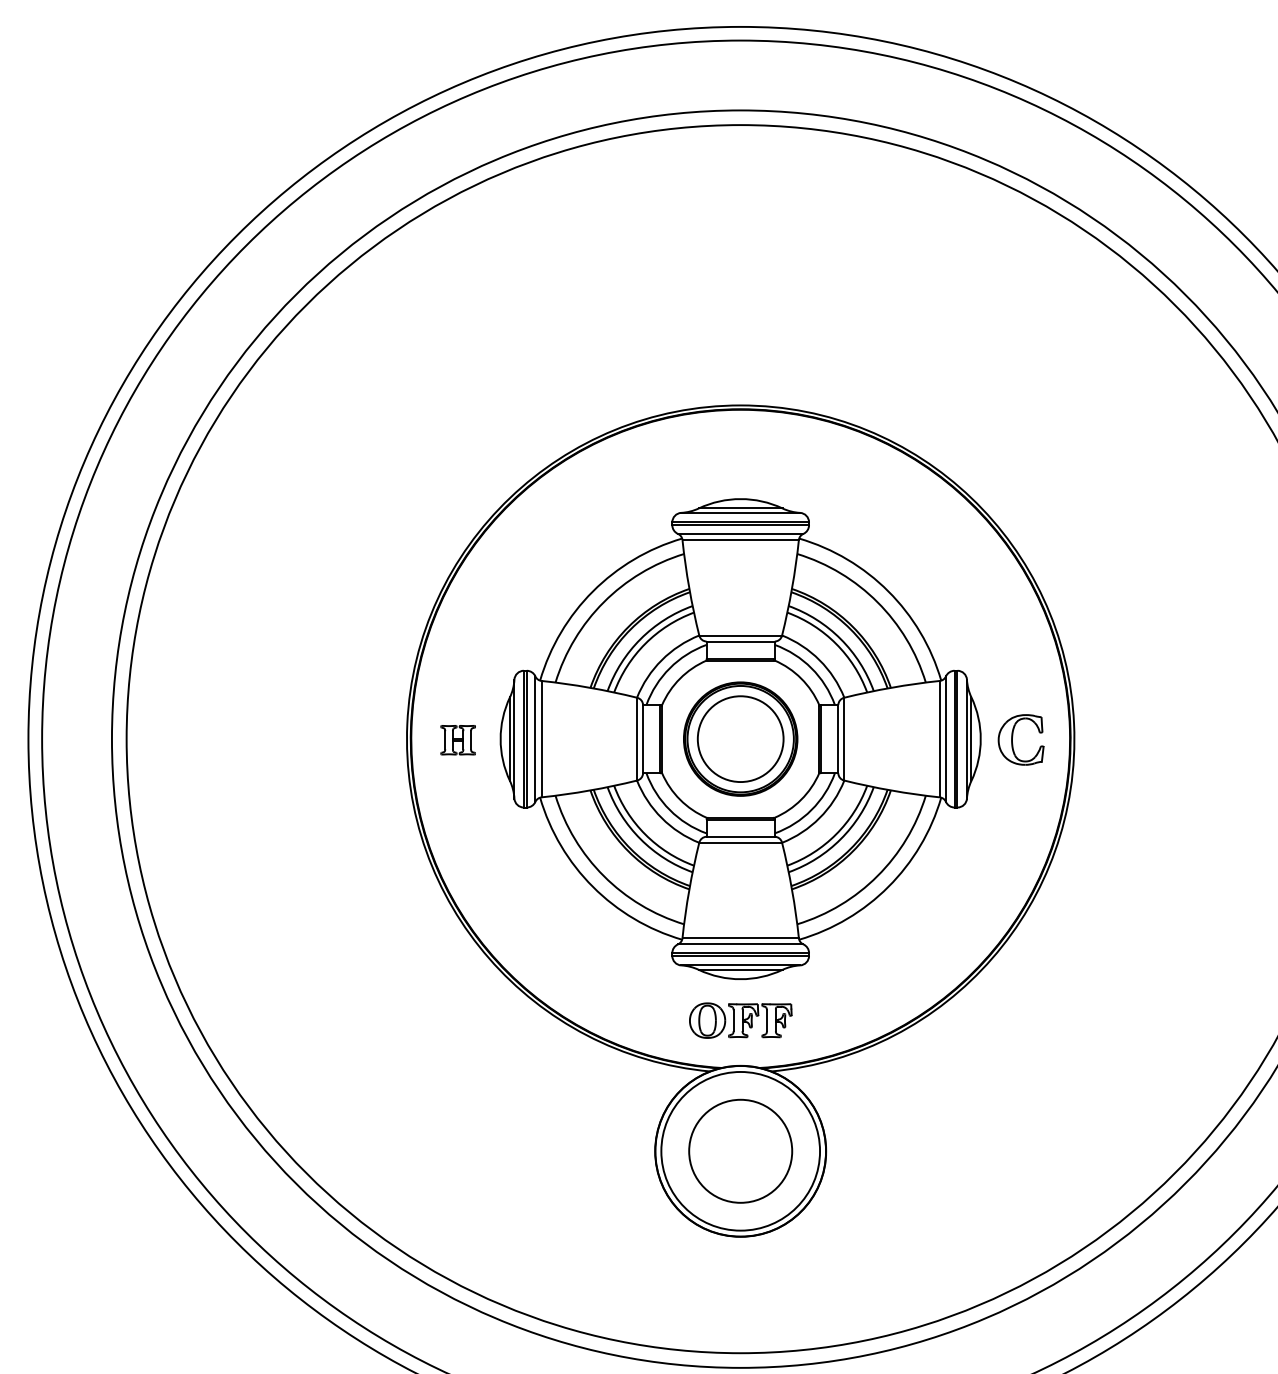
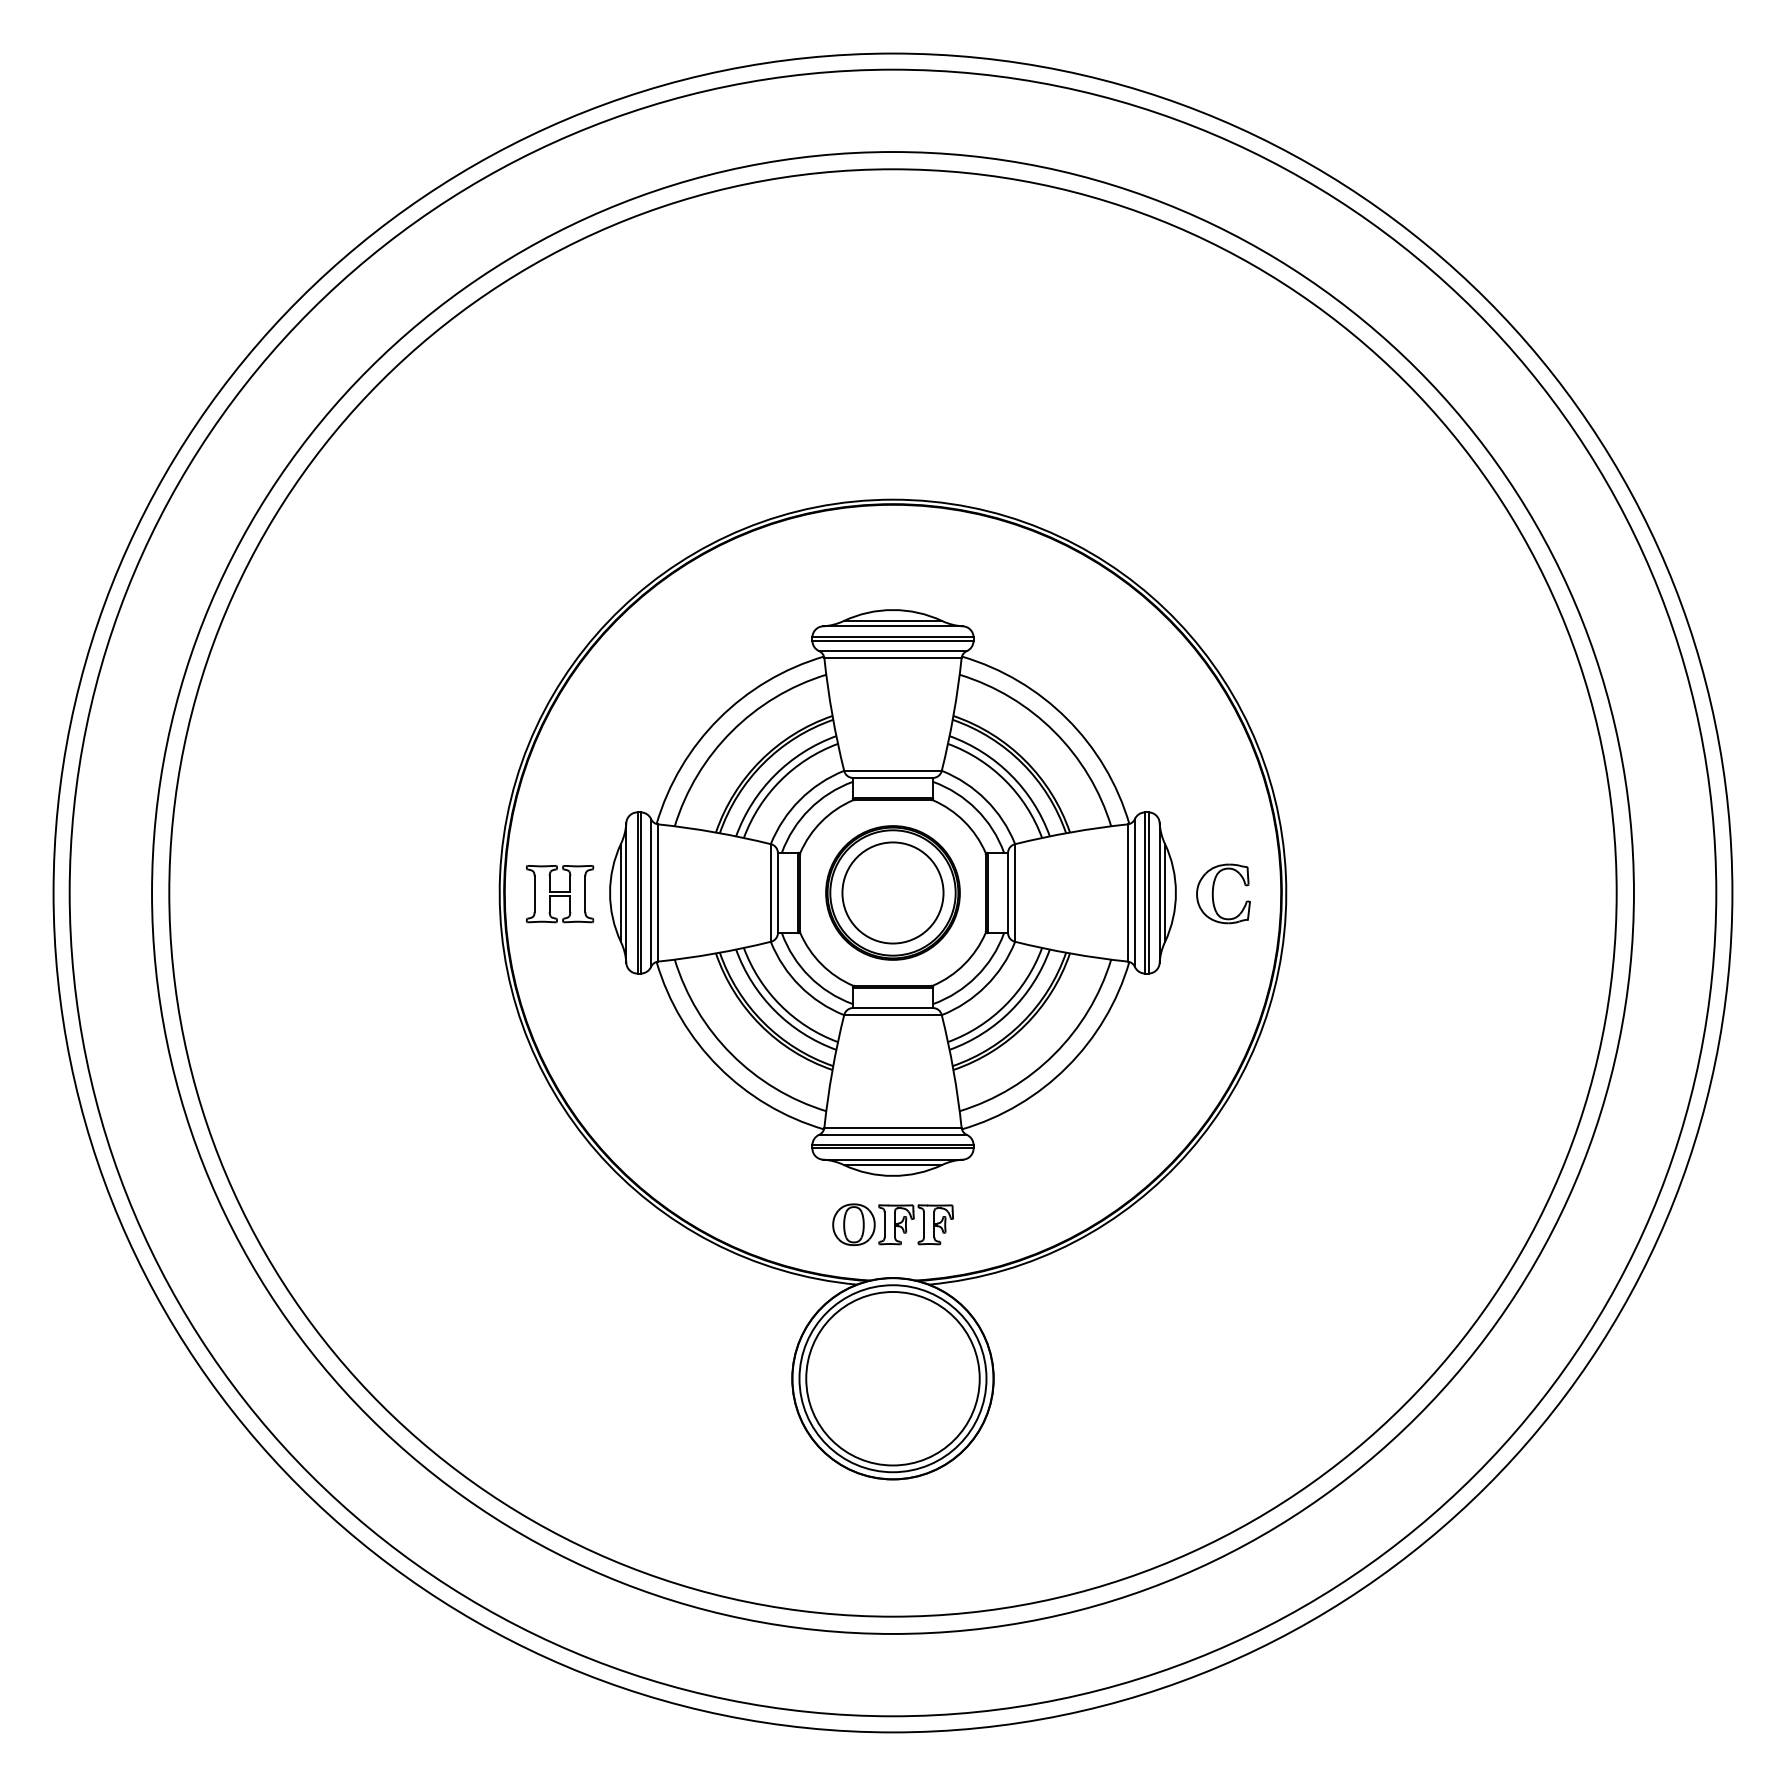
part: (457, 740) -> (559, 894), size x1.67
circle: (740, 1151) -> (892, 1378), size x1.43

